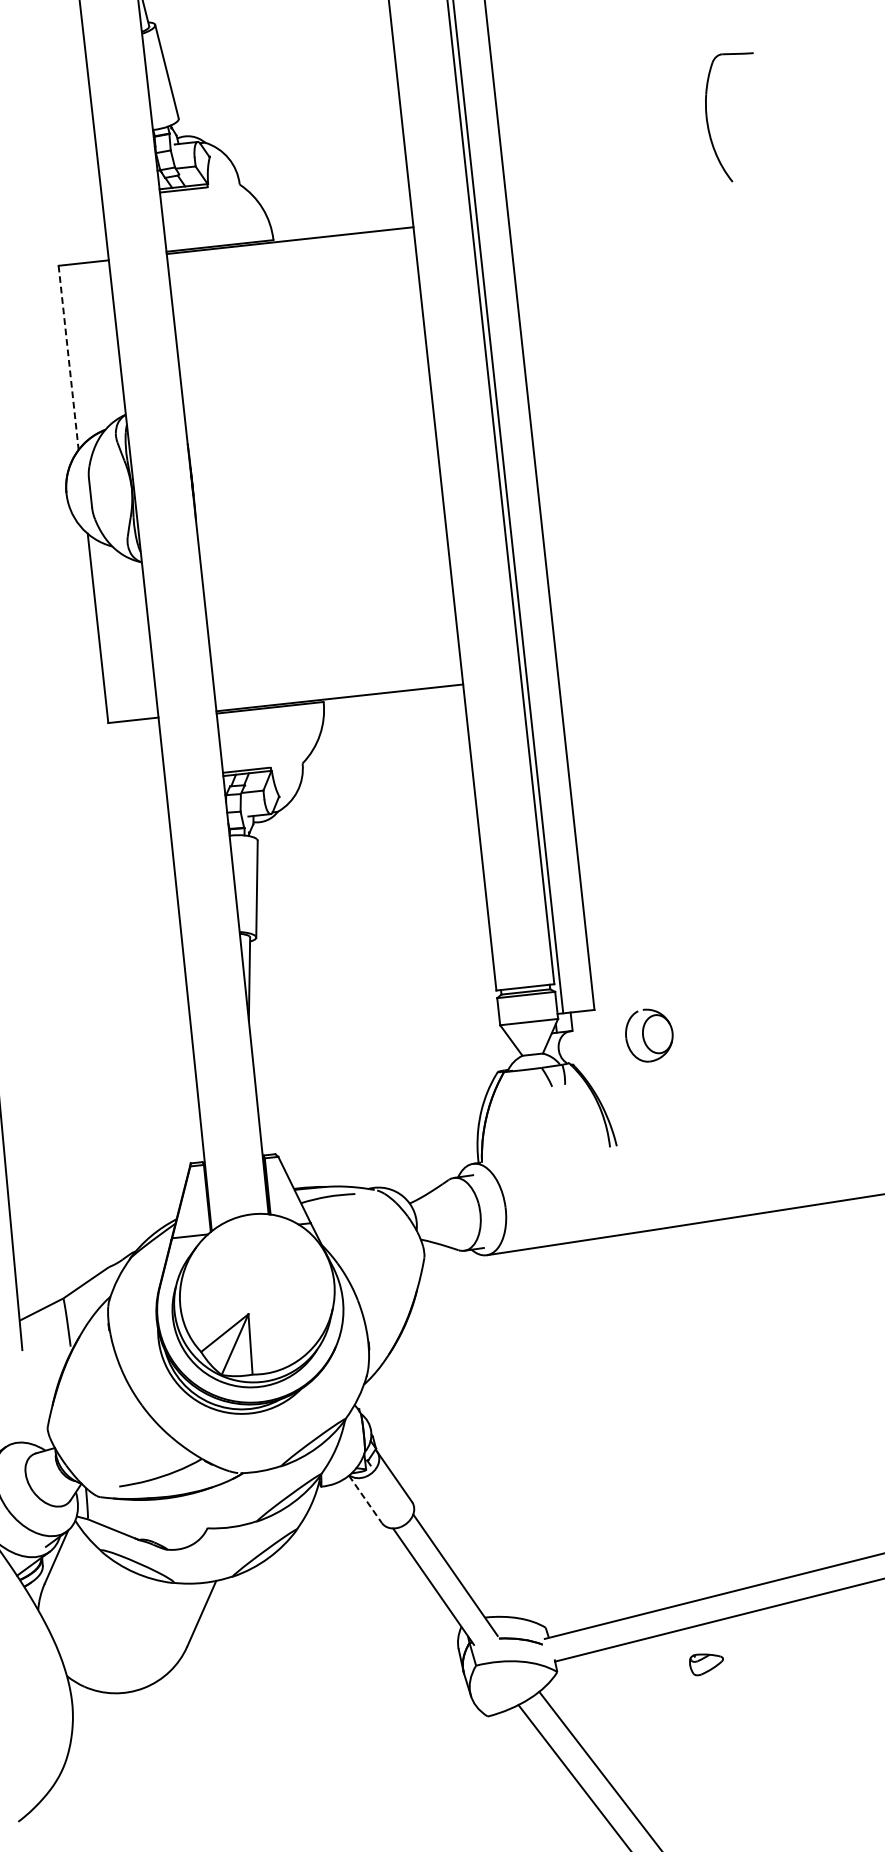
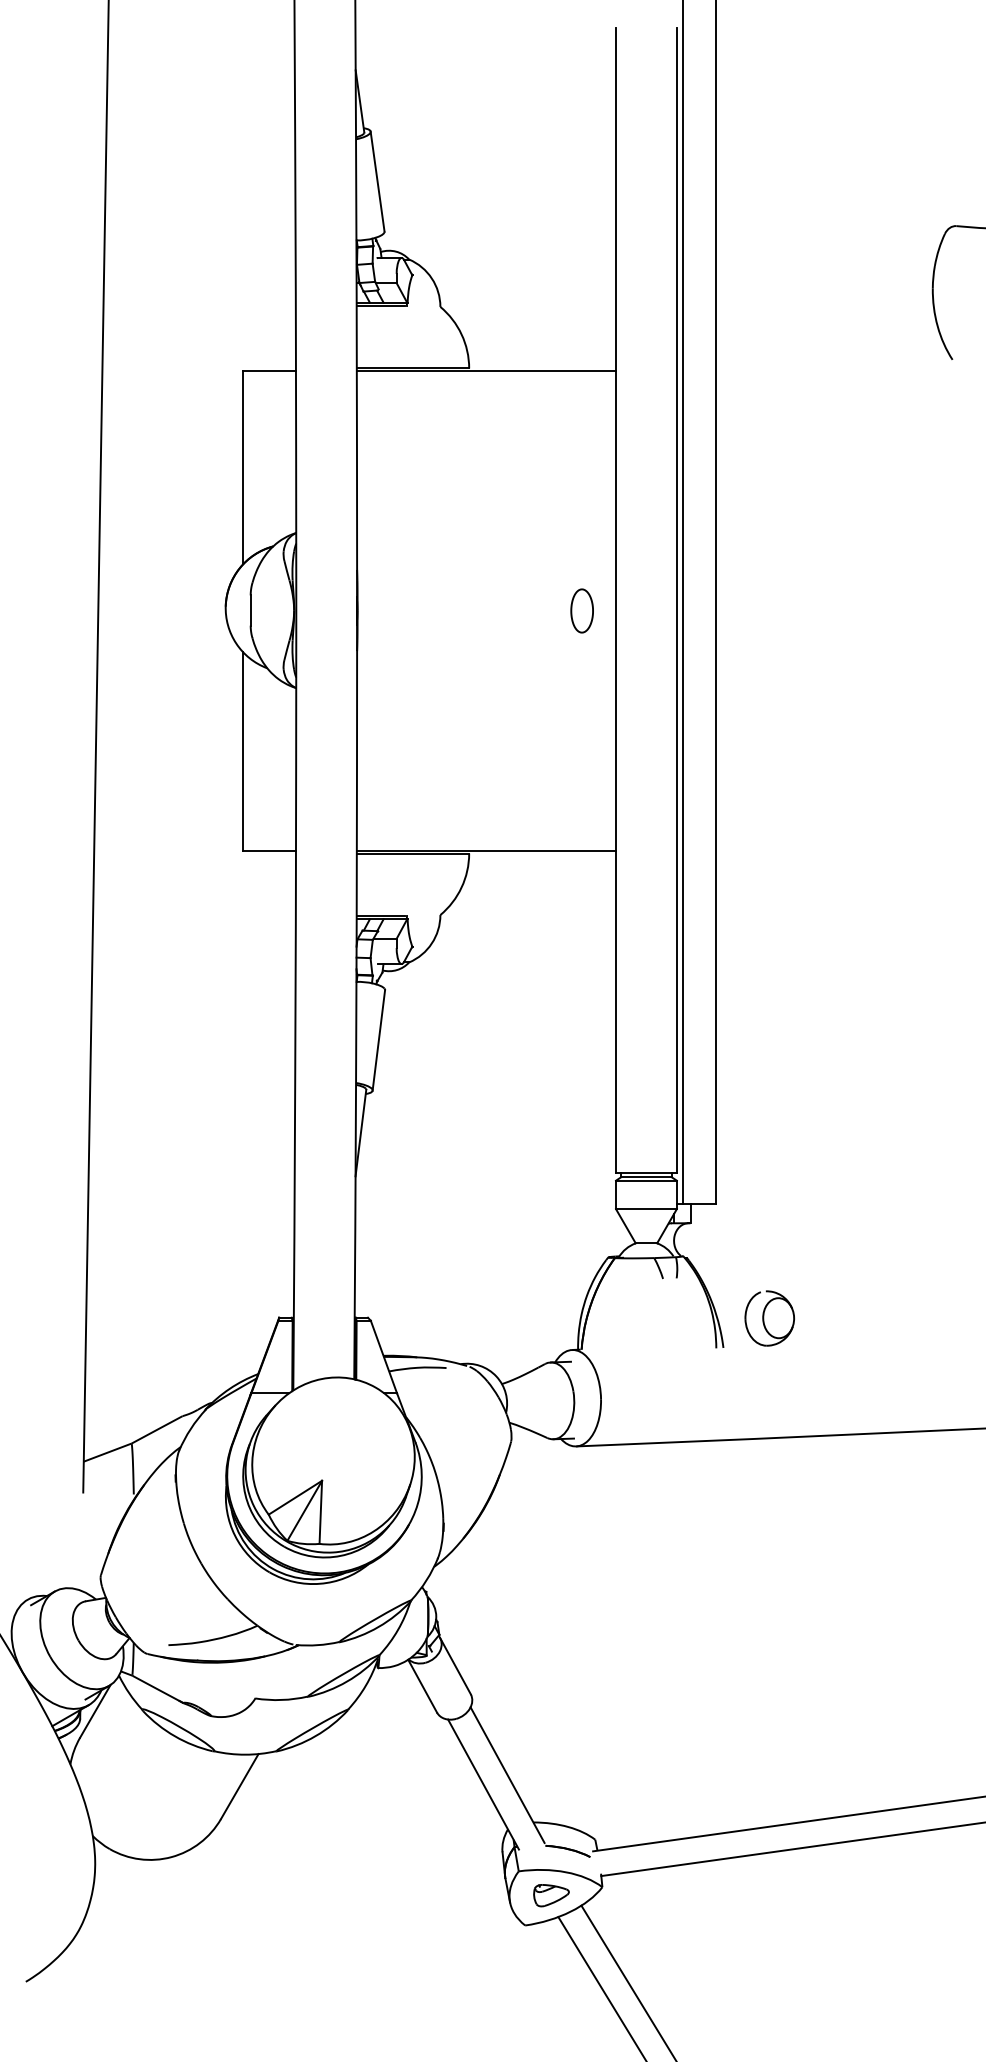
line: (68, 357) -> (243, 467), dashed -> solid
part: (405, 458) -> (581, 610), added
part: (649, 1035) -> (769, 1318), moved
line: (365, 1499) -> (422, 1686), dashed -> solid
part: (706, 1663) -> (551, 1895), moved

